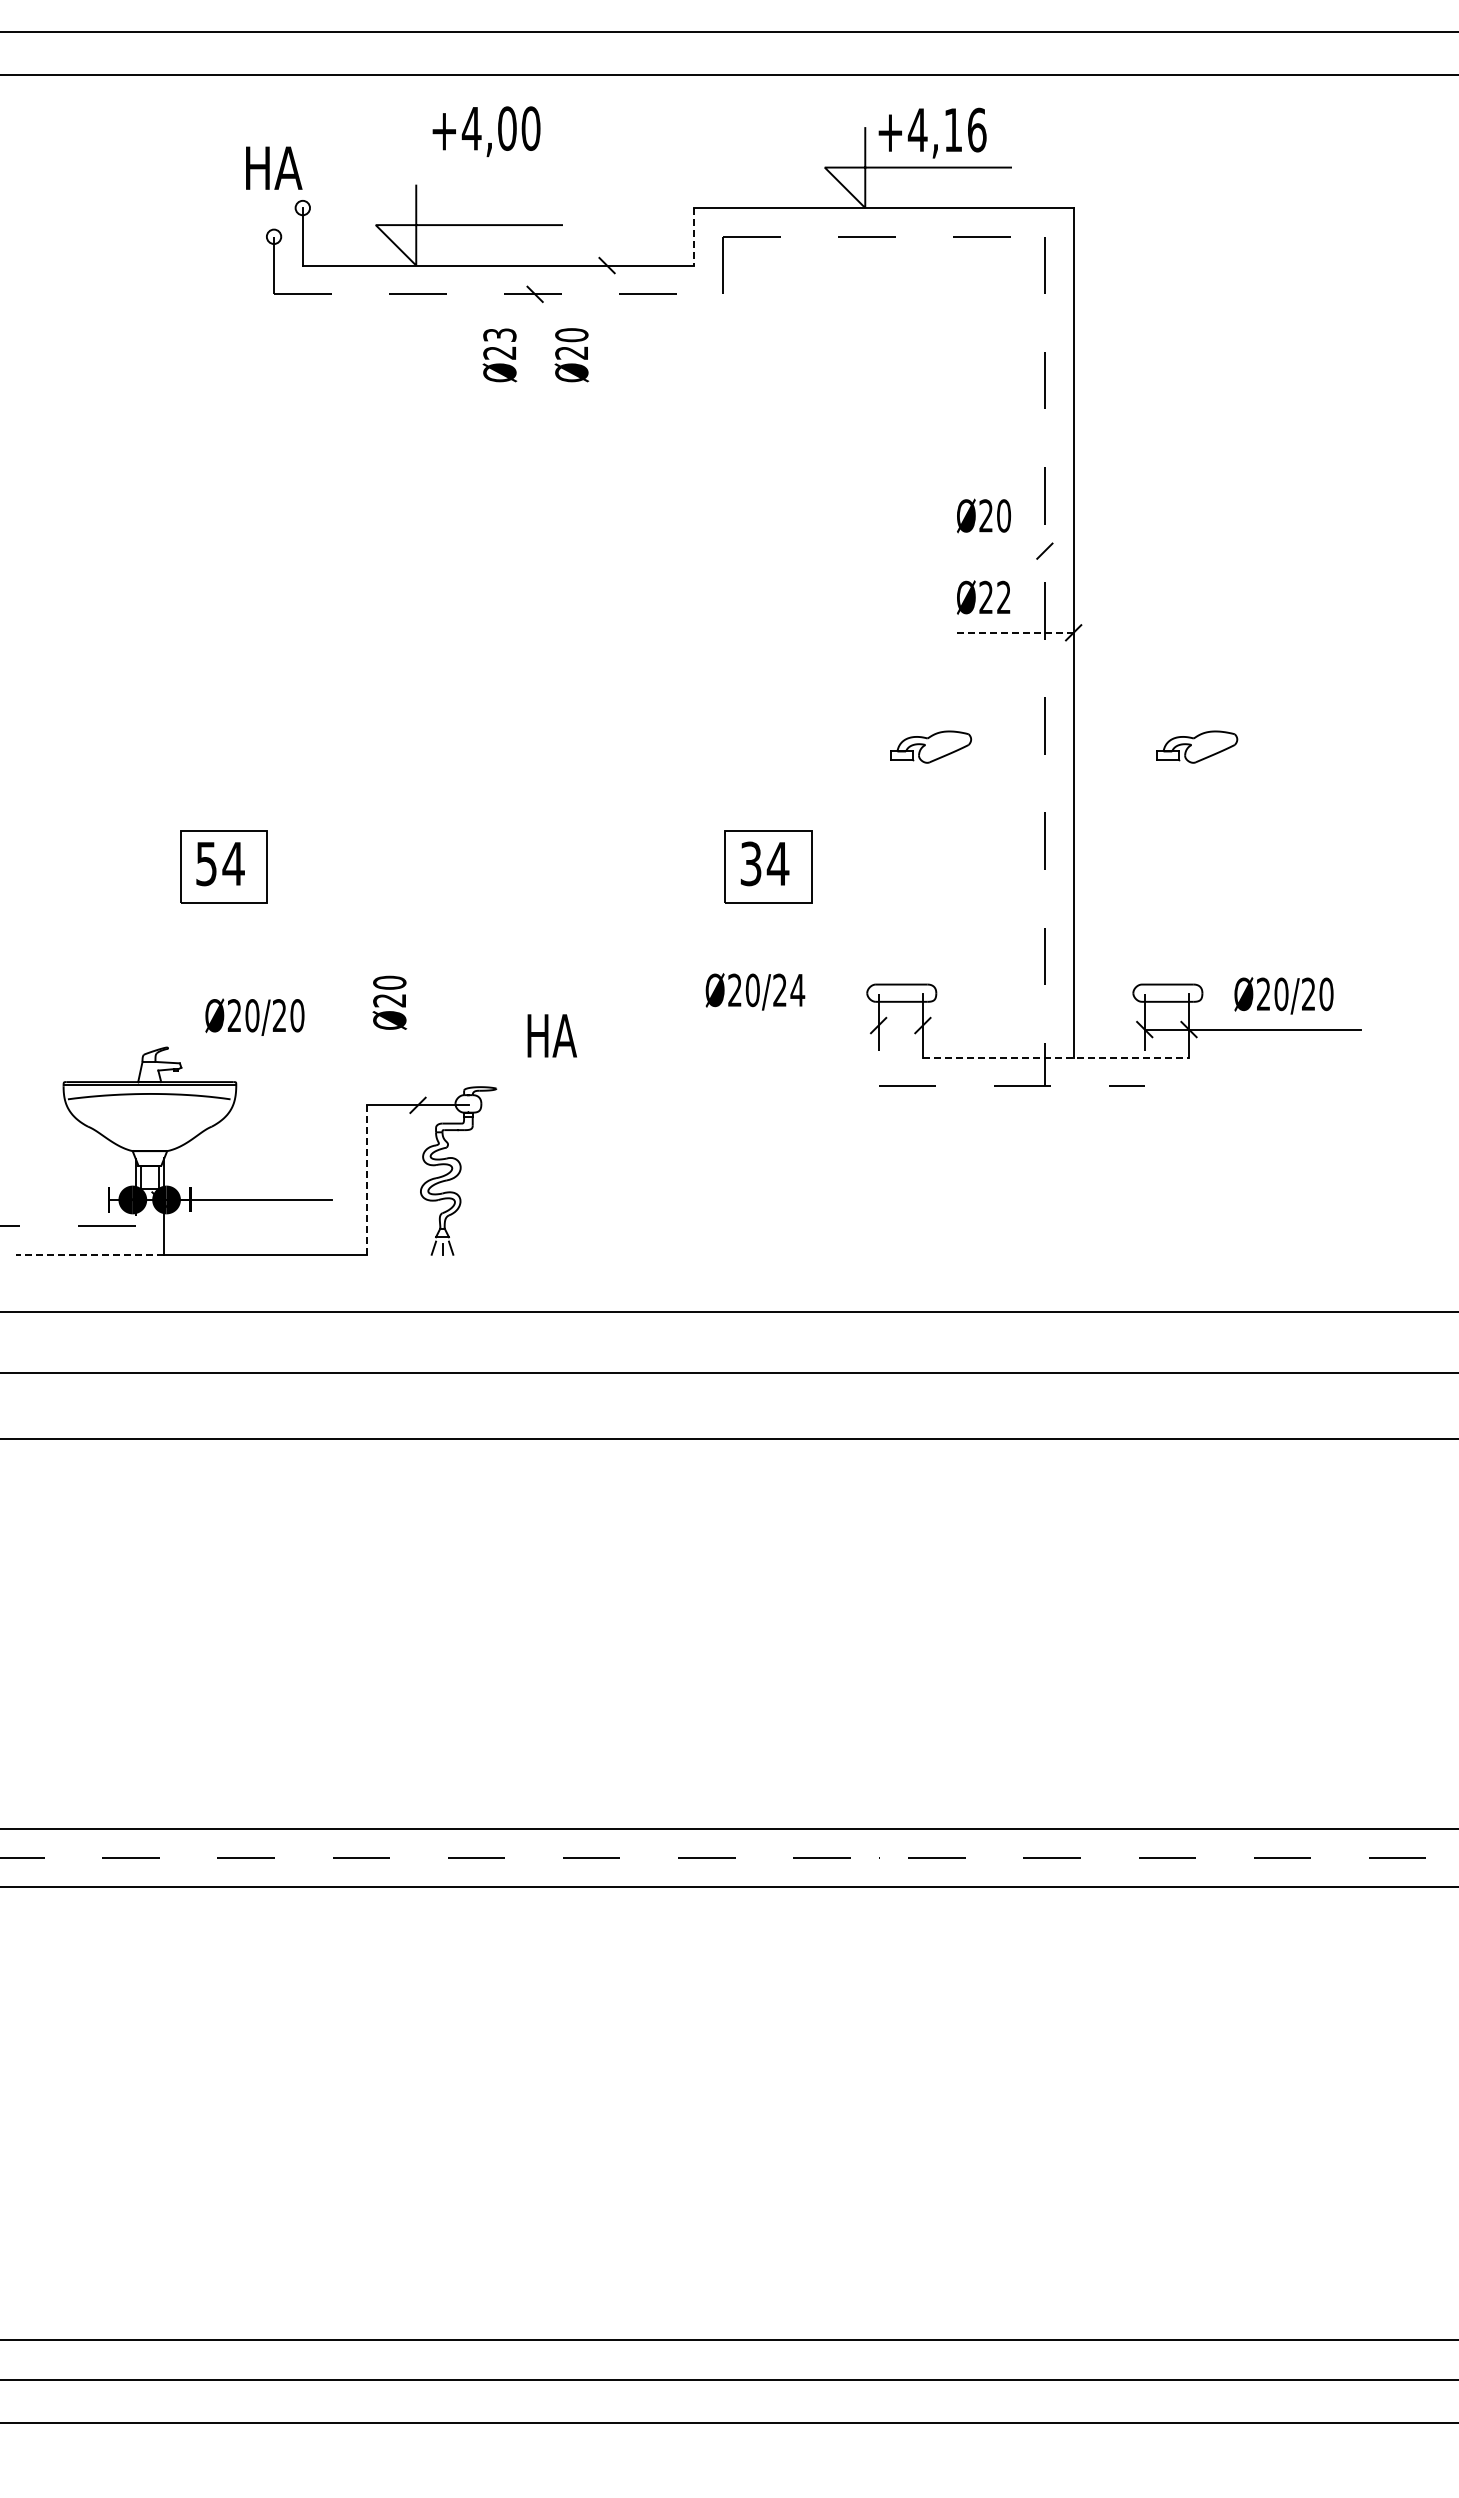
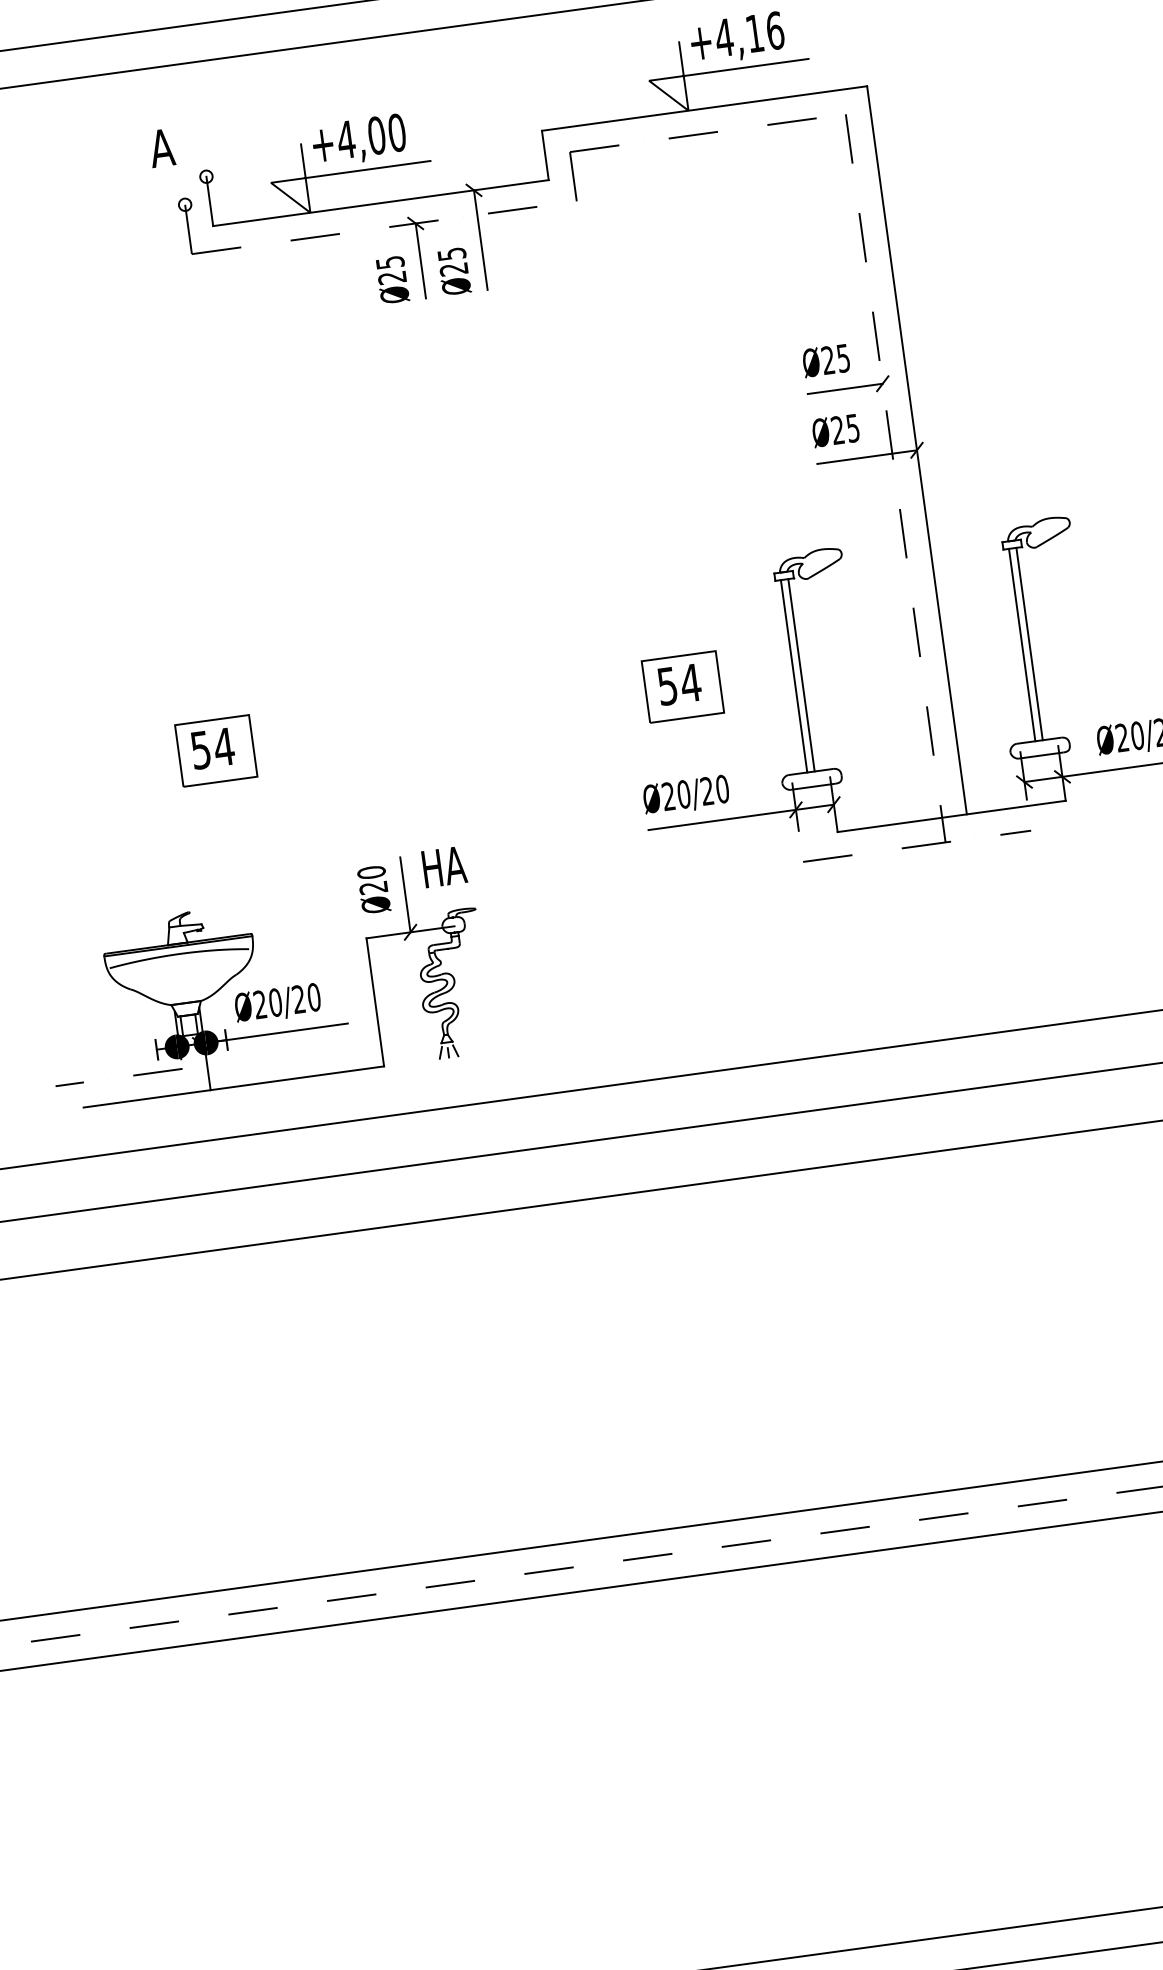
text: (486, 131) -> (359, 140), moved
text: (272, 167) -> (175, 145), HA -> A
line: (694, 236) -> (545, 155), dashed -> solid
line: (607, 323) -> (481, 239), added
text: (499, 334) -> (389, 262), Ø23 -> Ø25
text: (571, 335) -> (451, 254), Ø20 -> Ø25
line: (535, 337) -> (421, 260), added
text: (1003, 515) -> (843, 358), Ø20 -> Ø25
line: (1000, 551) -> (844, 389), added
text: (1003, 597) -> (852, 428), Ø22 -> Ø25
line: (1016, 632) -> (867, 456), dashed -> solid
text: (751, 863) -> (667, 685), 34 -> 54
line: (897, 872) -> (794, 676), added
line: (906, 872) -> (801, 675), added
line: (1163, 872) -> (1022, 645), added
line: (1172, 872) -> (1029, 644), added
text: (797, 990) -> (722, 789), Ø20/24 -> Ø20/20
text: (389, 1002) -> (373, 889), moved
text: (254, 1016) -> (277, 1003), moved
line: (814, 1025) -> (740, 817), added
text: (551, 1035) -> (443, 866), moved
line: (1056, 1057) -> (952, 816), dashed -> solid
line: (418, 1061) -> (405, 894), added
line: (366, 1180) -> (375, 1002), dashed -> solid
line: (89, 1254) -> (146, 1098), dashed -> solid

